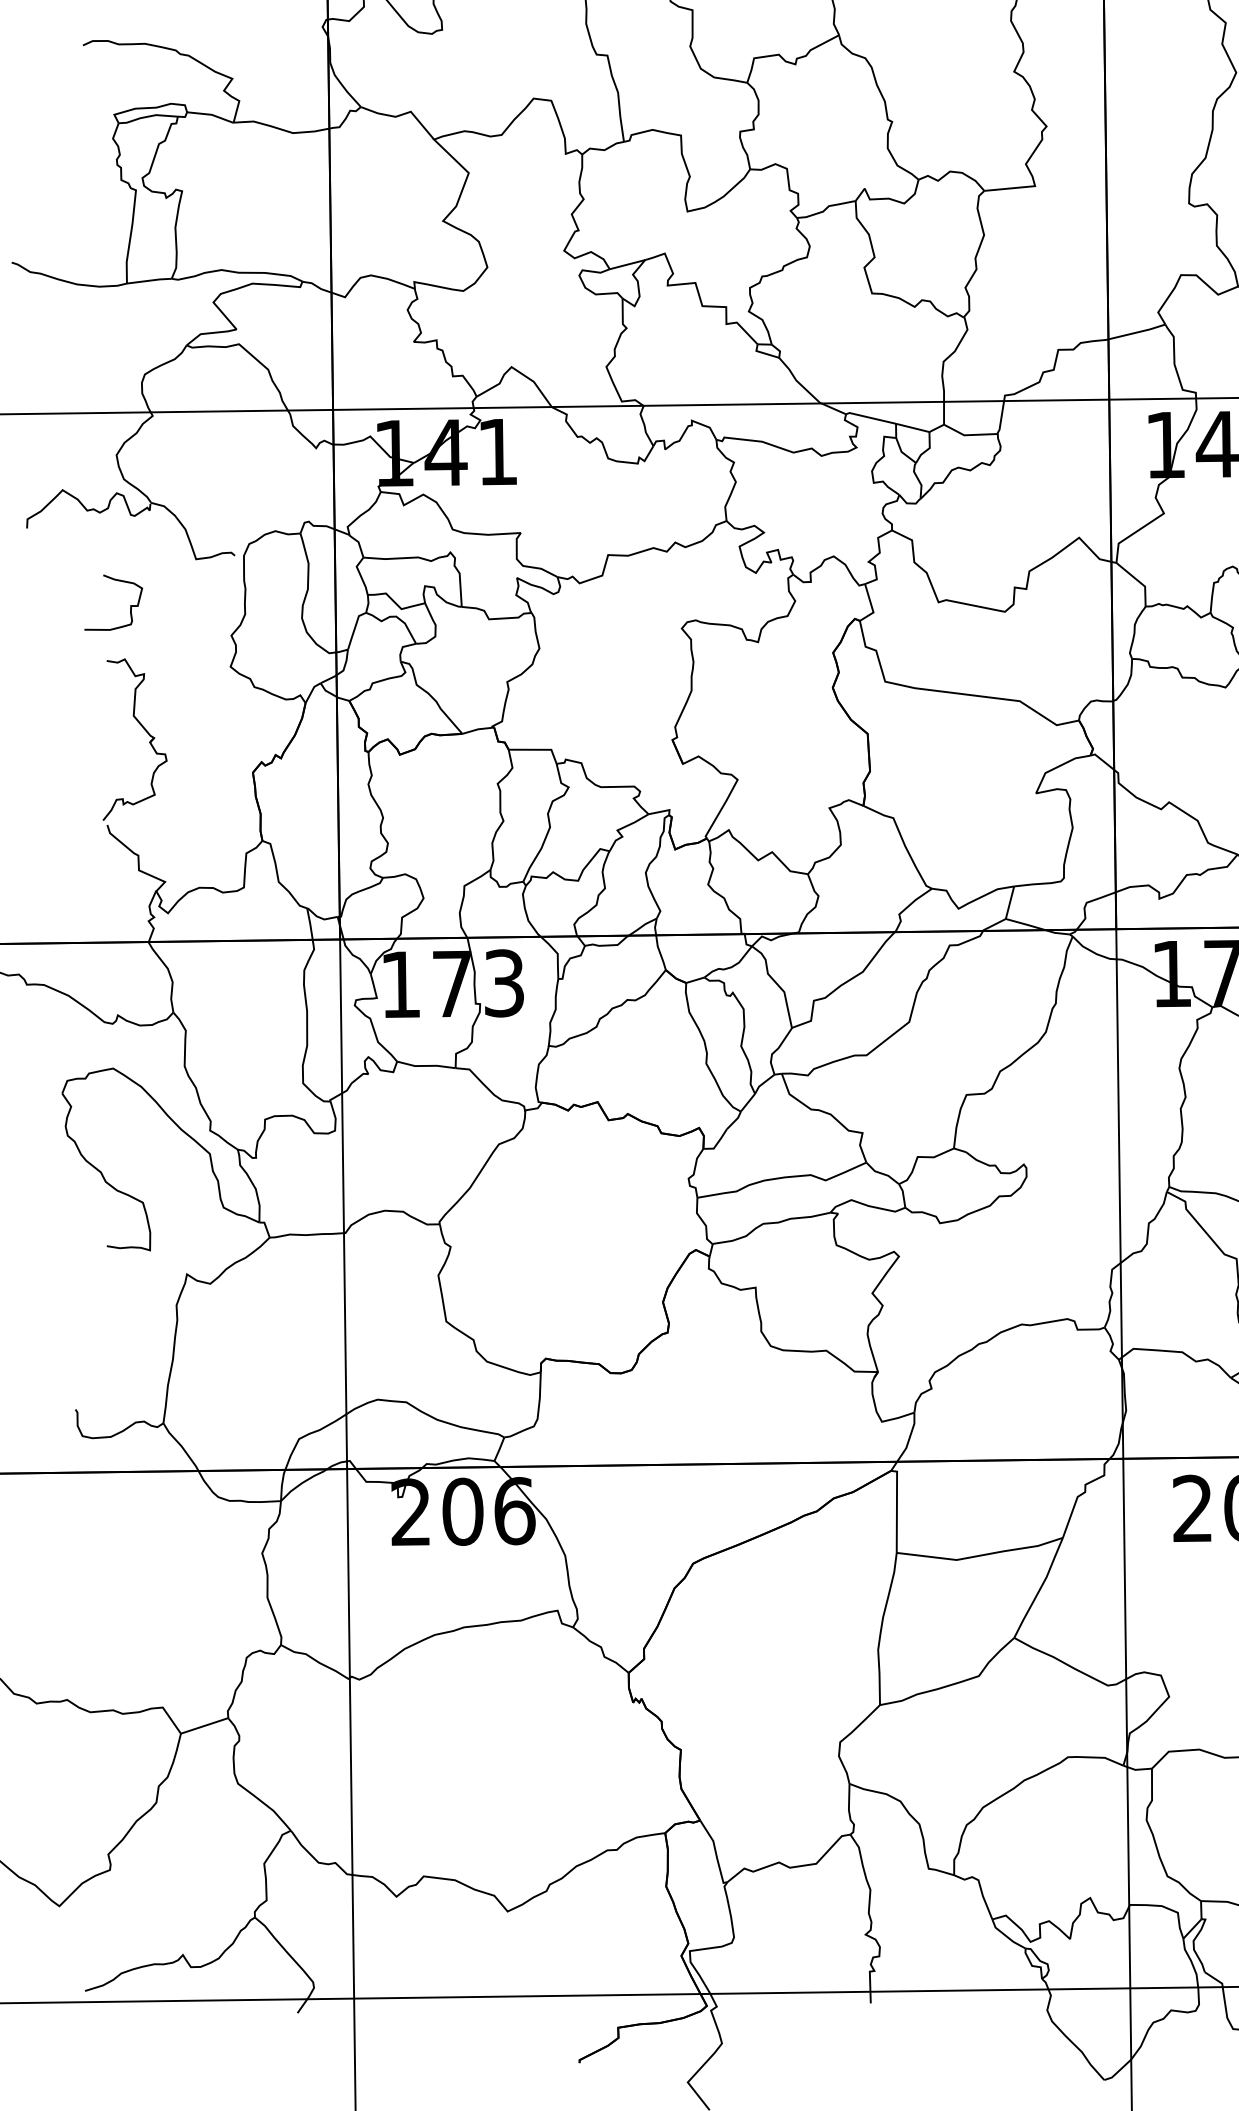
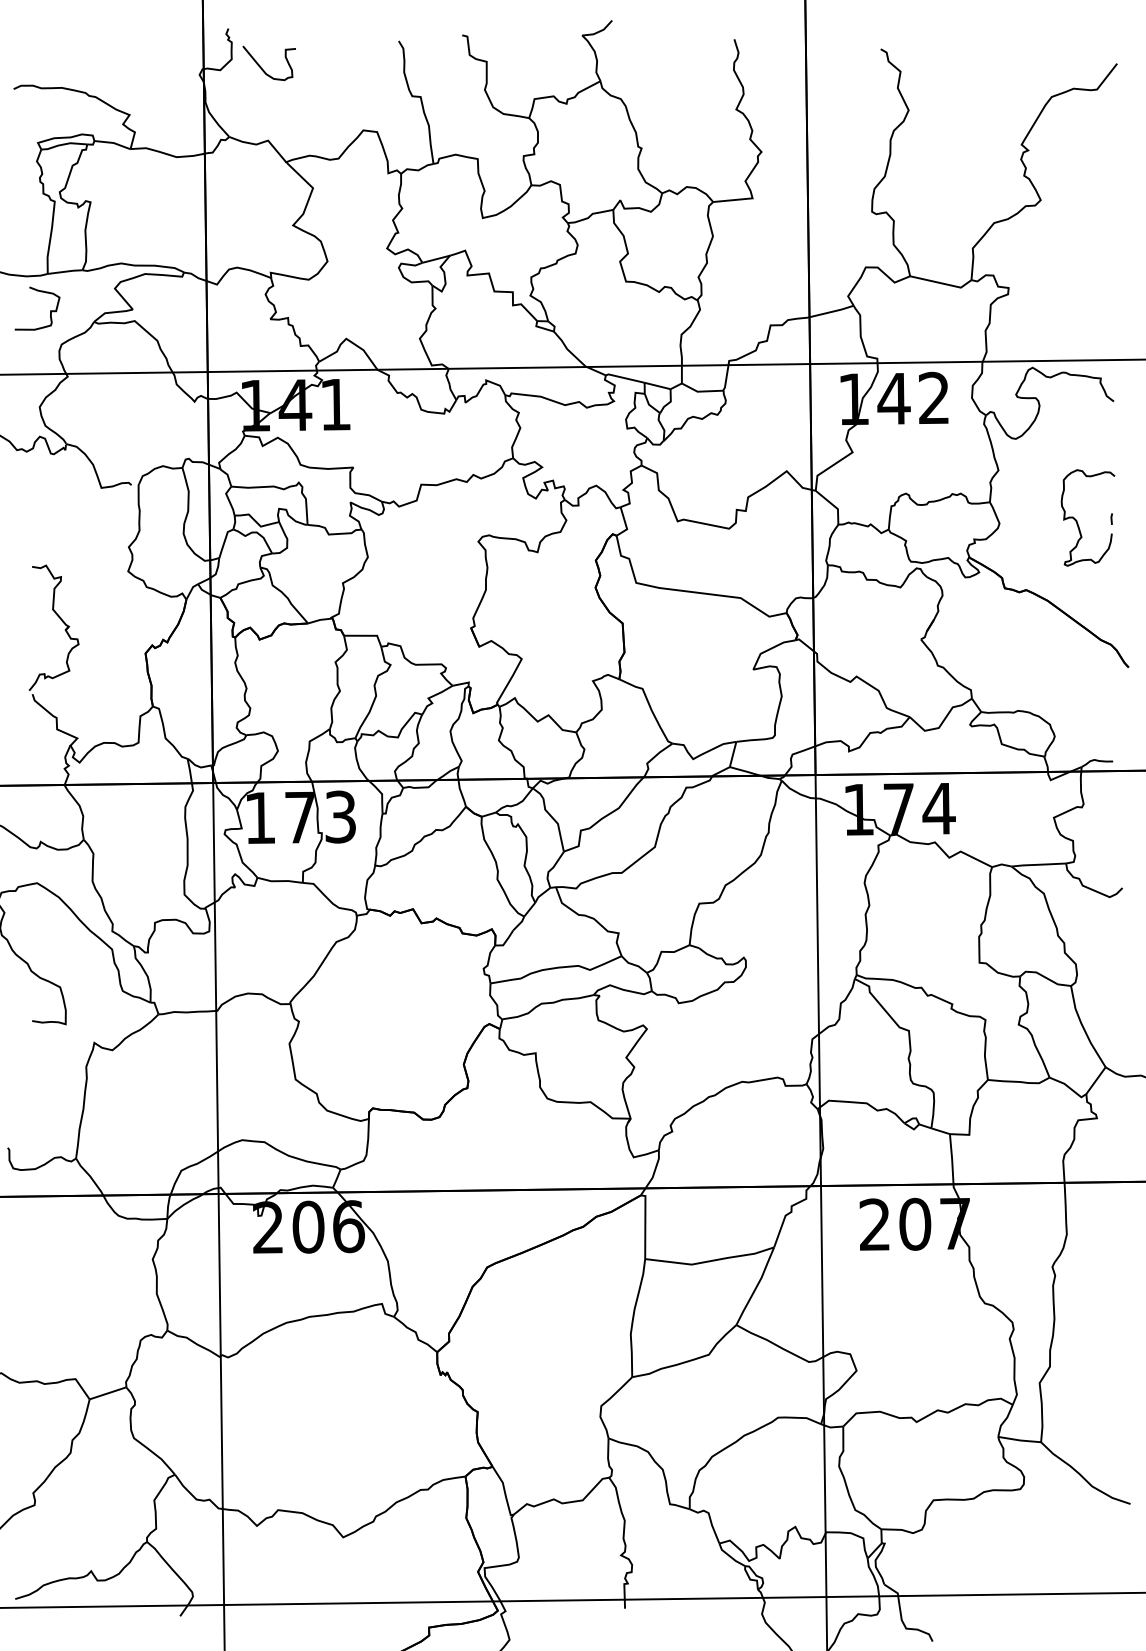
curve: (130, 605) -> (50, 310), moved

